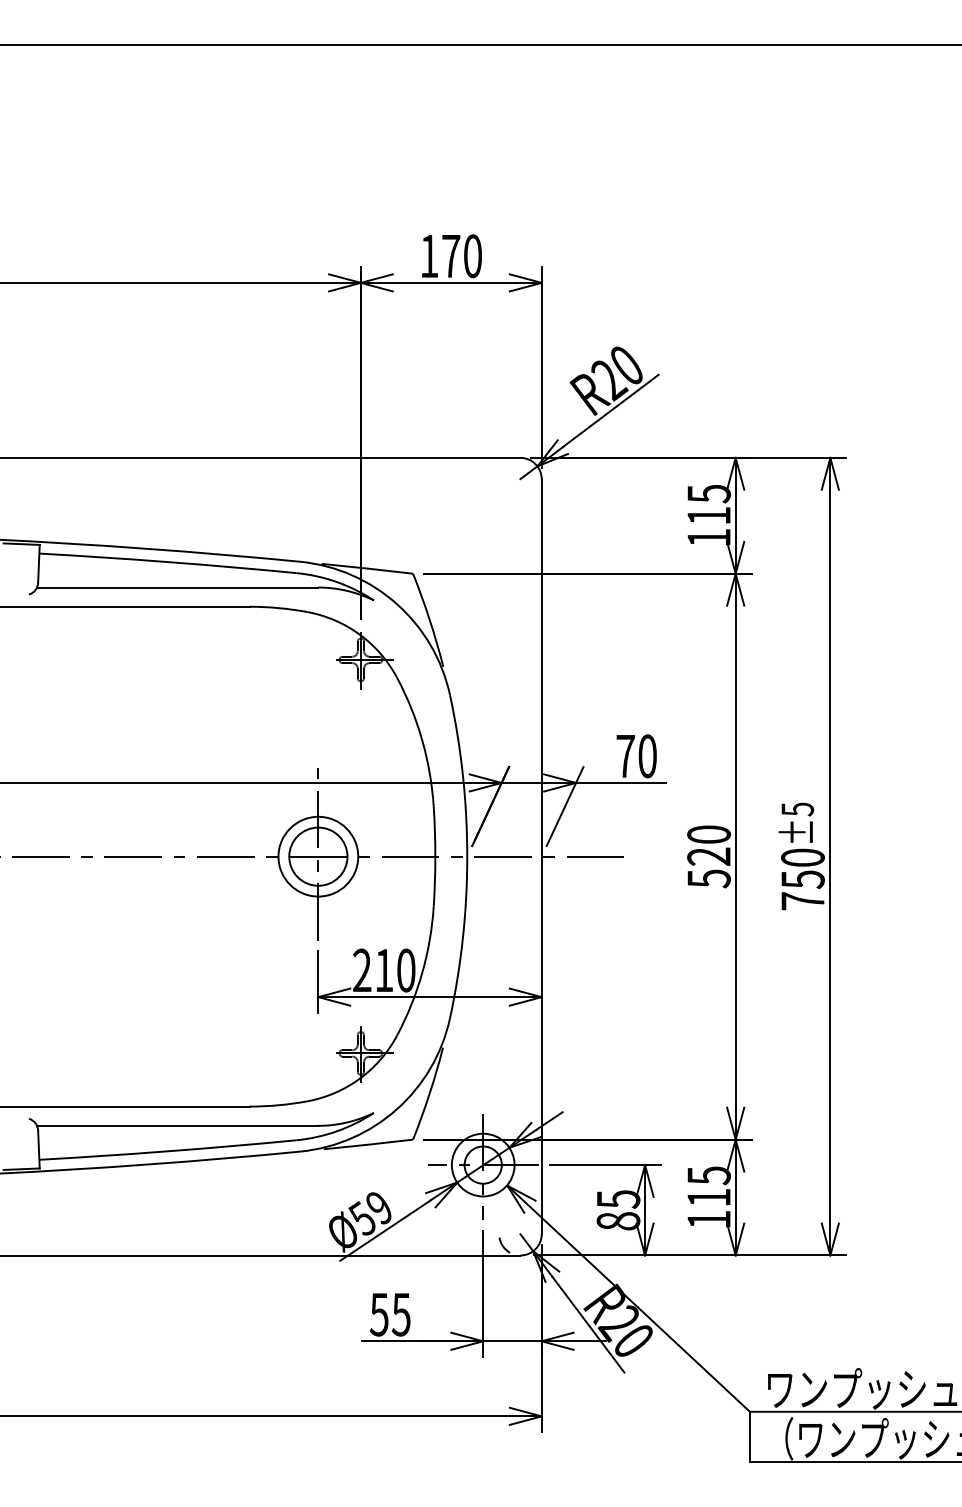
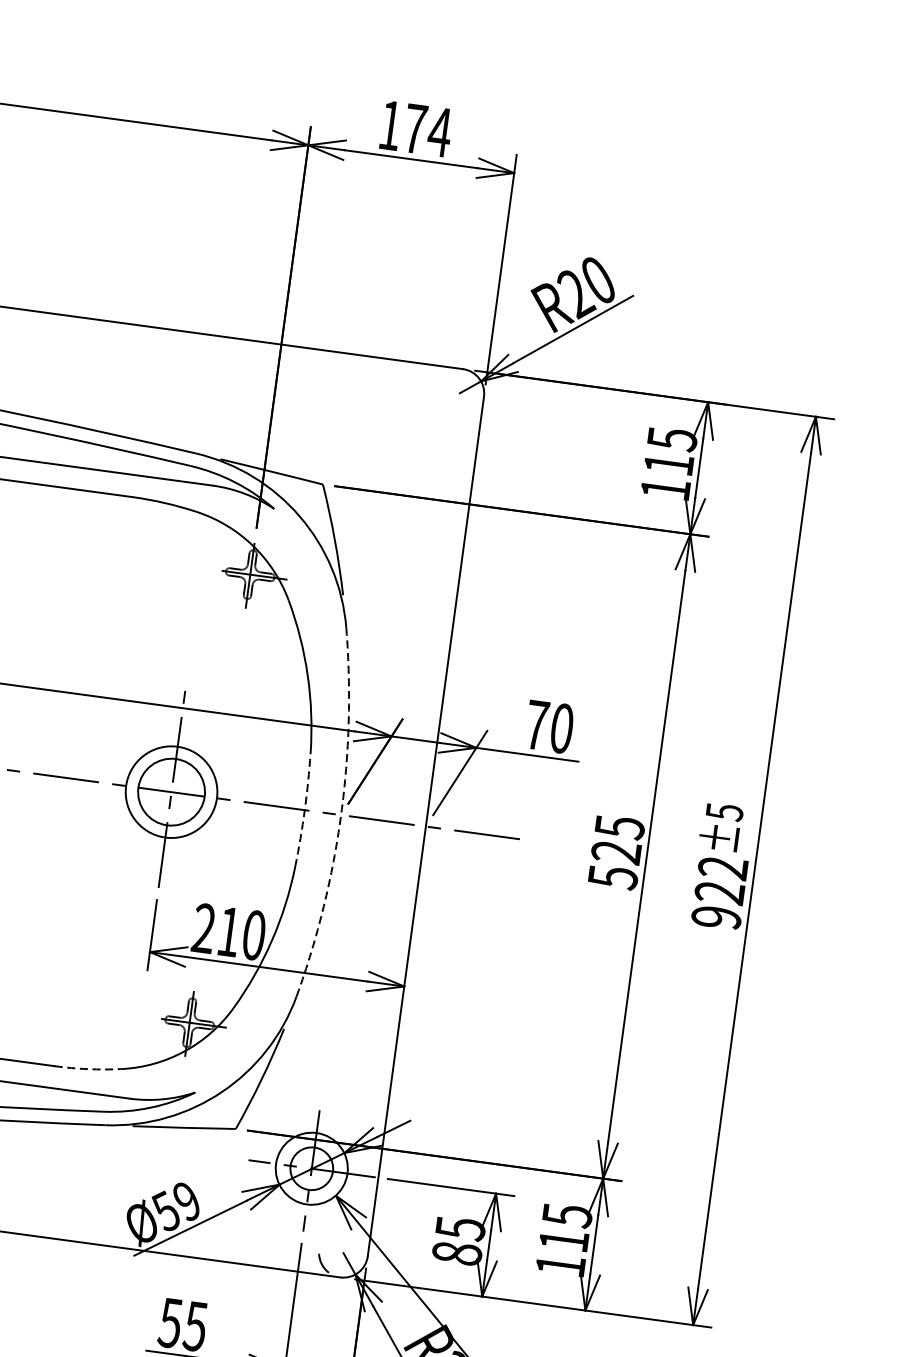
text: (472, 256) -> (439, 132), 170 -> 174
text: (708, 834) -> (619, 826), 520 -> 525
arc: (435, 856) -> (304, 809), solid -> dashed
arc: (467, 856) -> (341, 814), solid -> dashed
text: (802, 879) -> (719, 892), 750 -> 922
arc: (278, 1105) -> (87, 1069), solid -> dashed

